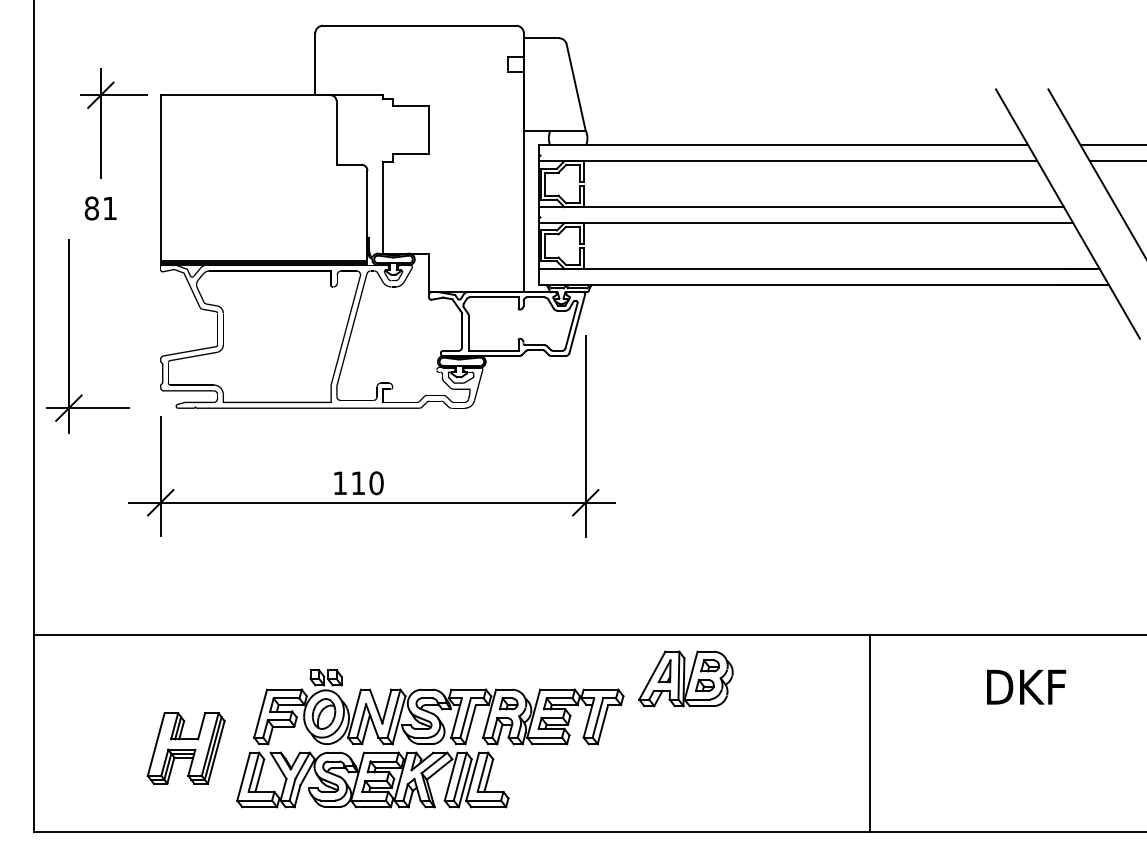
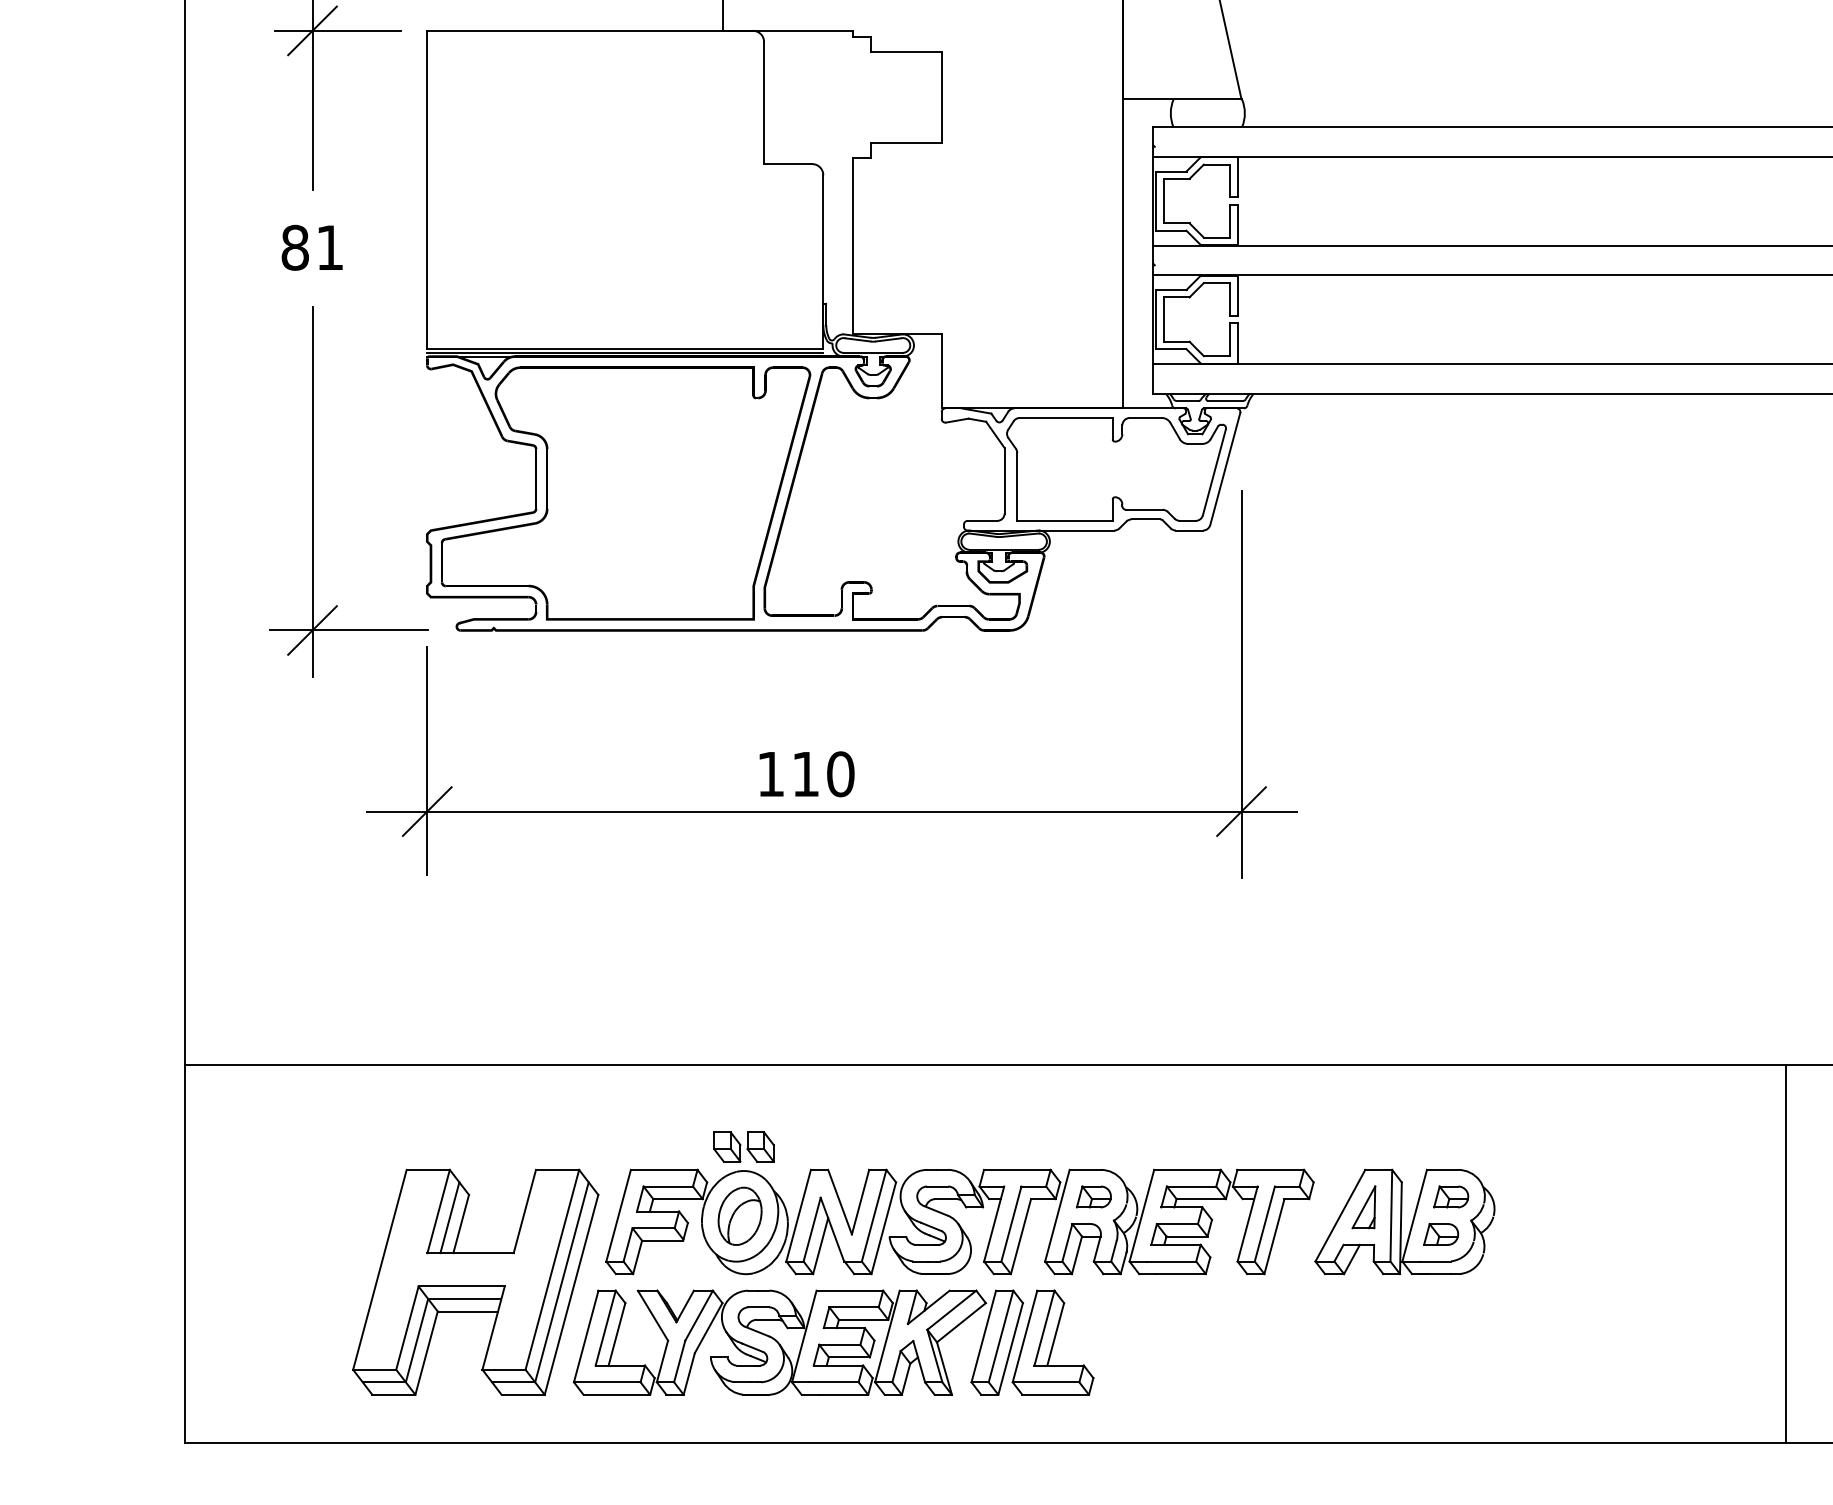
part: (69, 336) -> (313, 493), moved
part: (685, 678) -> (1403, 1221), moved
part: (186, 748) -> (476, 1282), size x1.67

